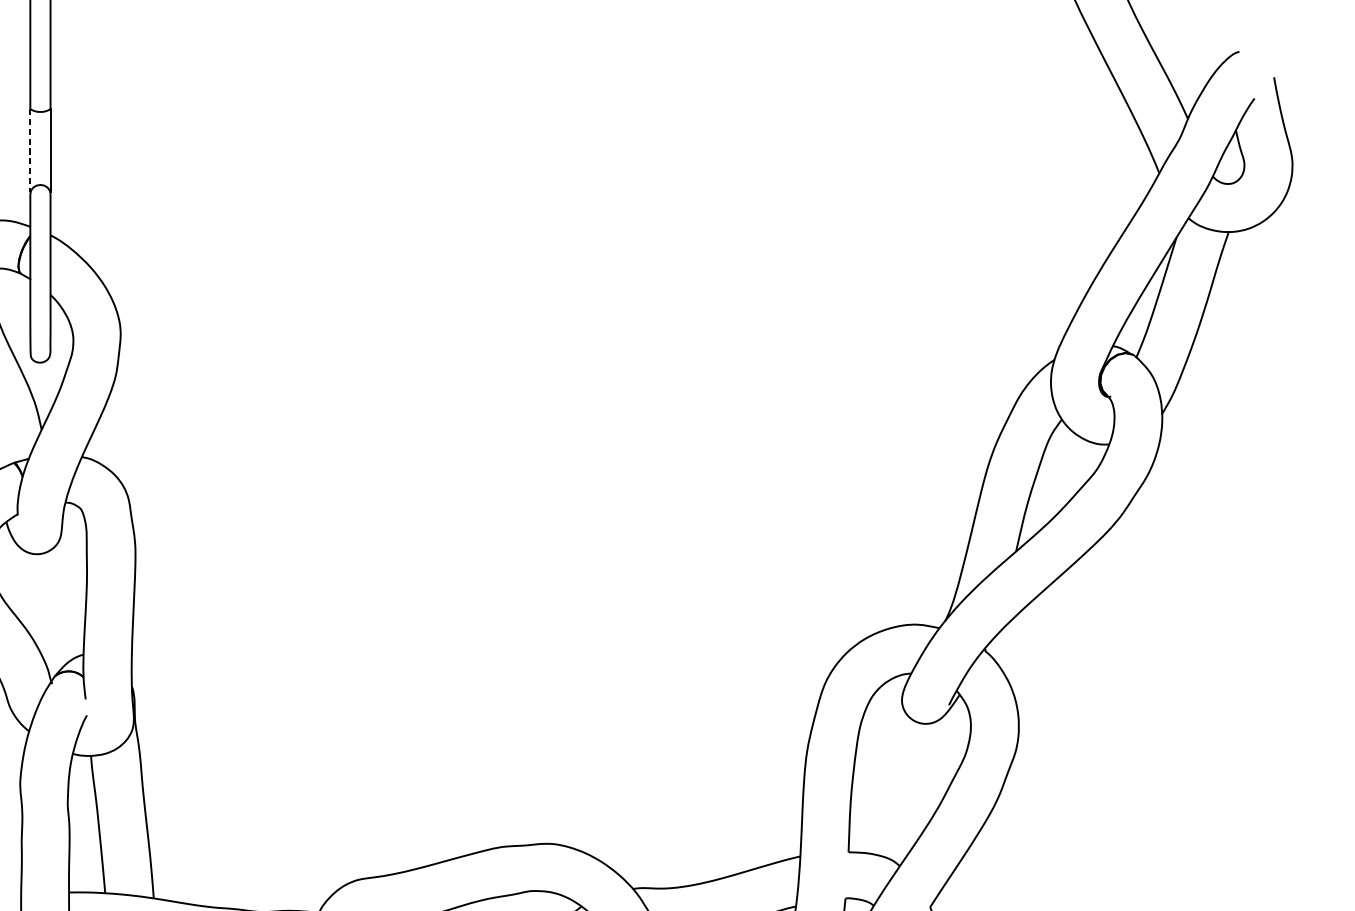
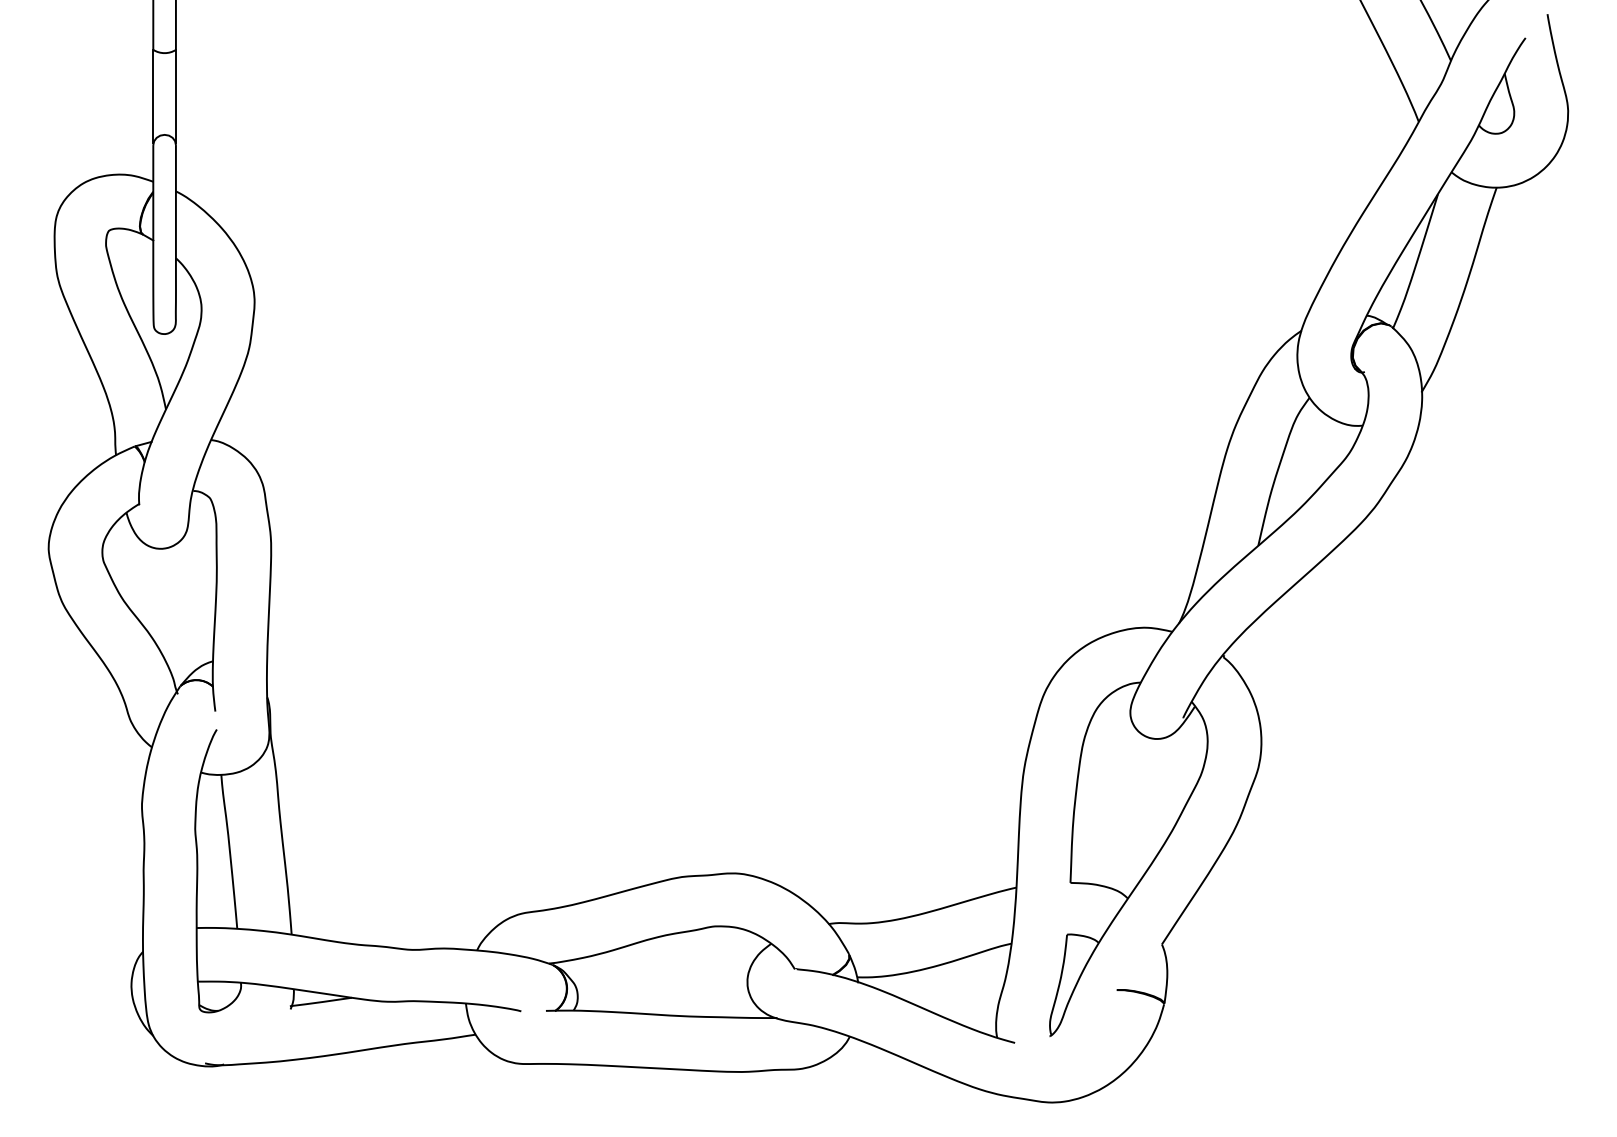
line: (30, 150) -> (153, 96), dashed -> solid

